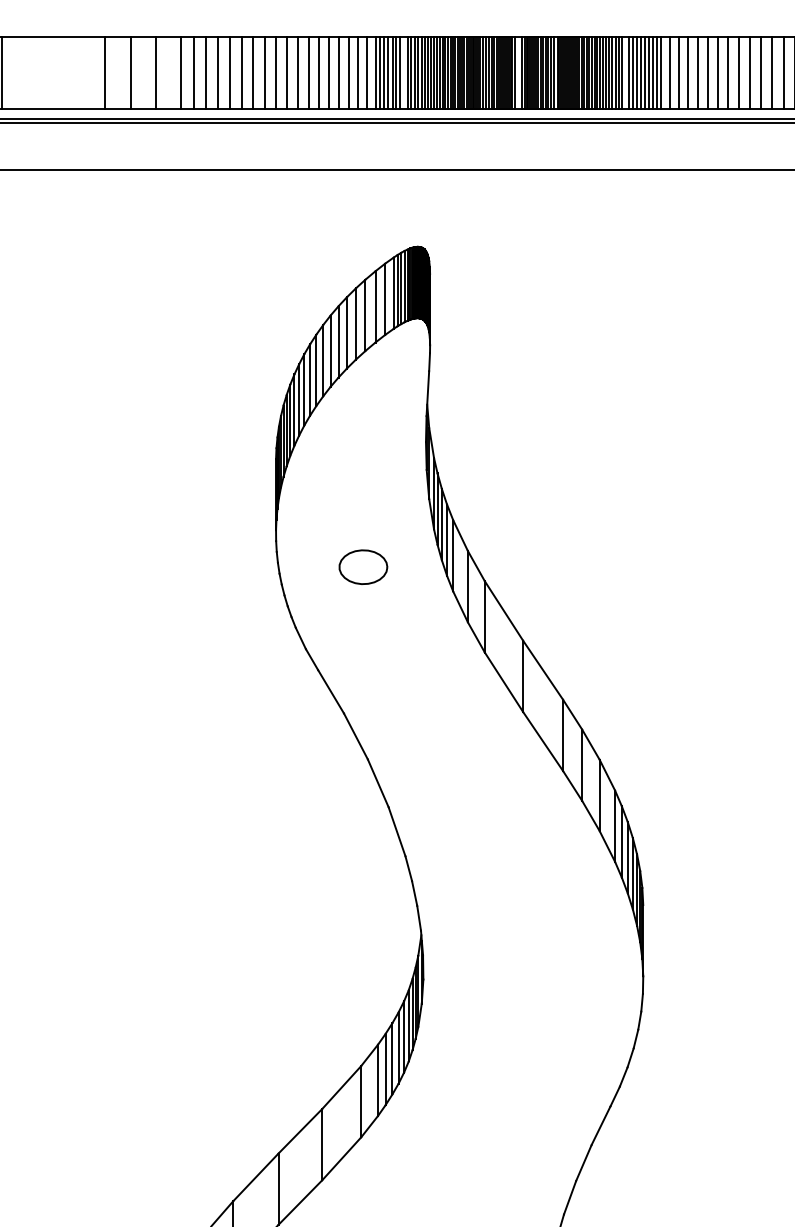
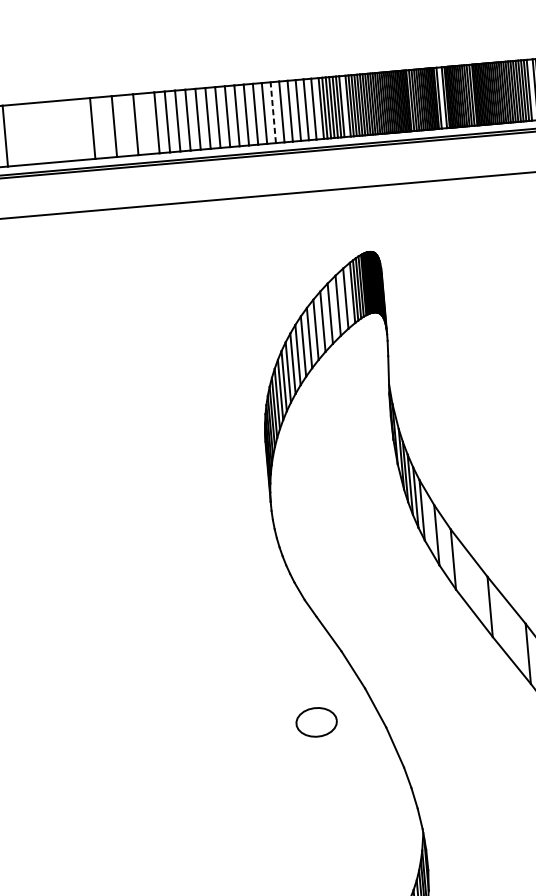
line: (319, 72) -> (273, 112), solid -> dashed
part: (363, 566) -> (316, 721), moved

